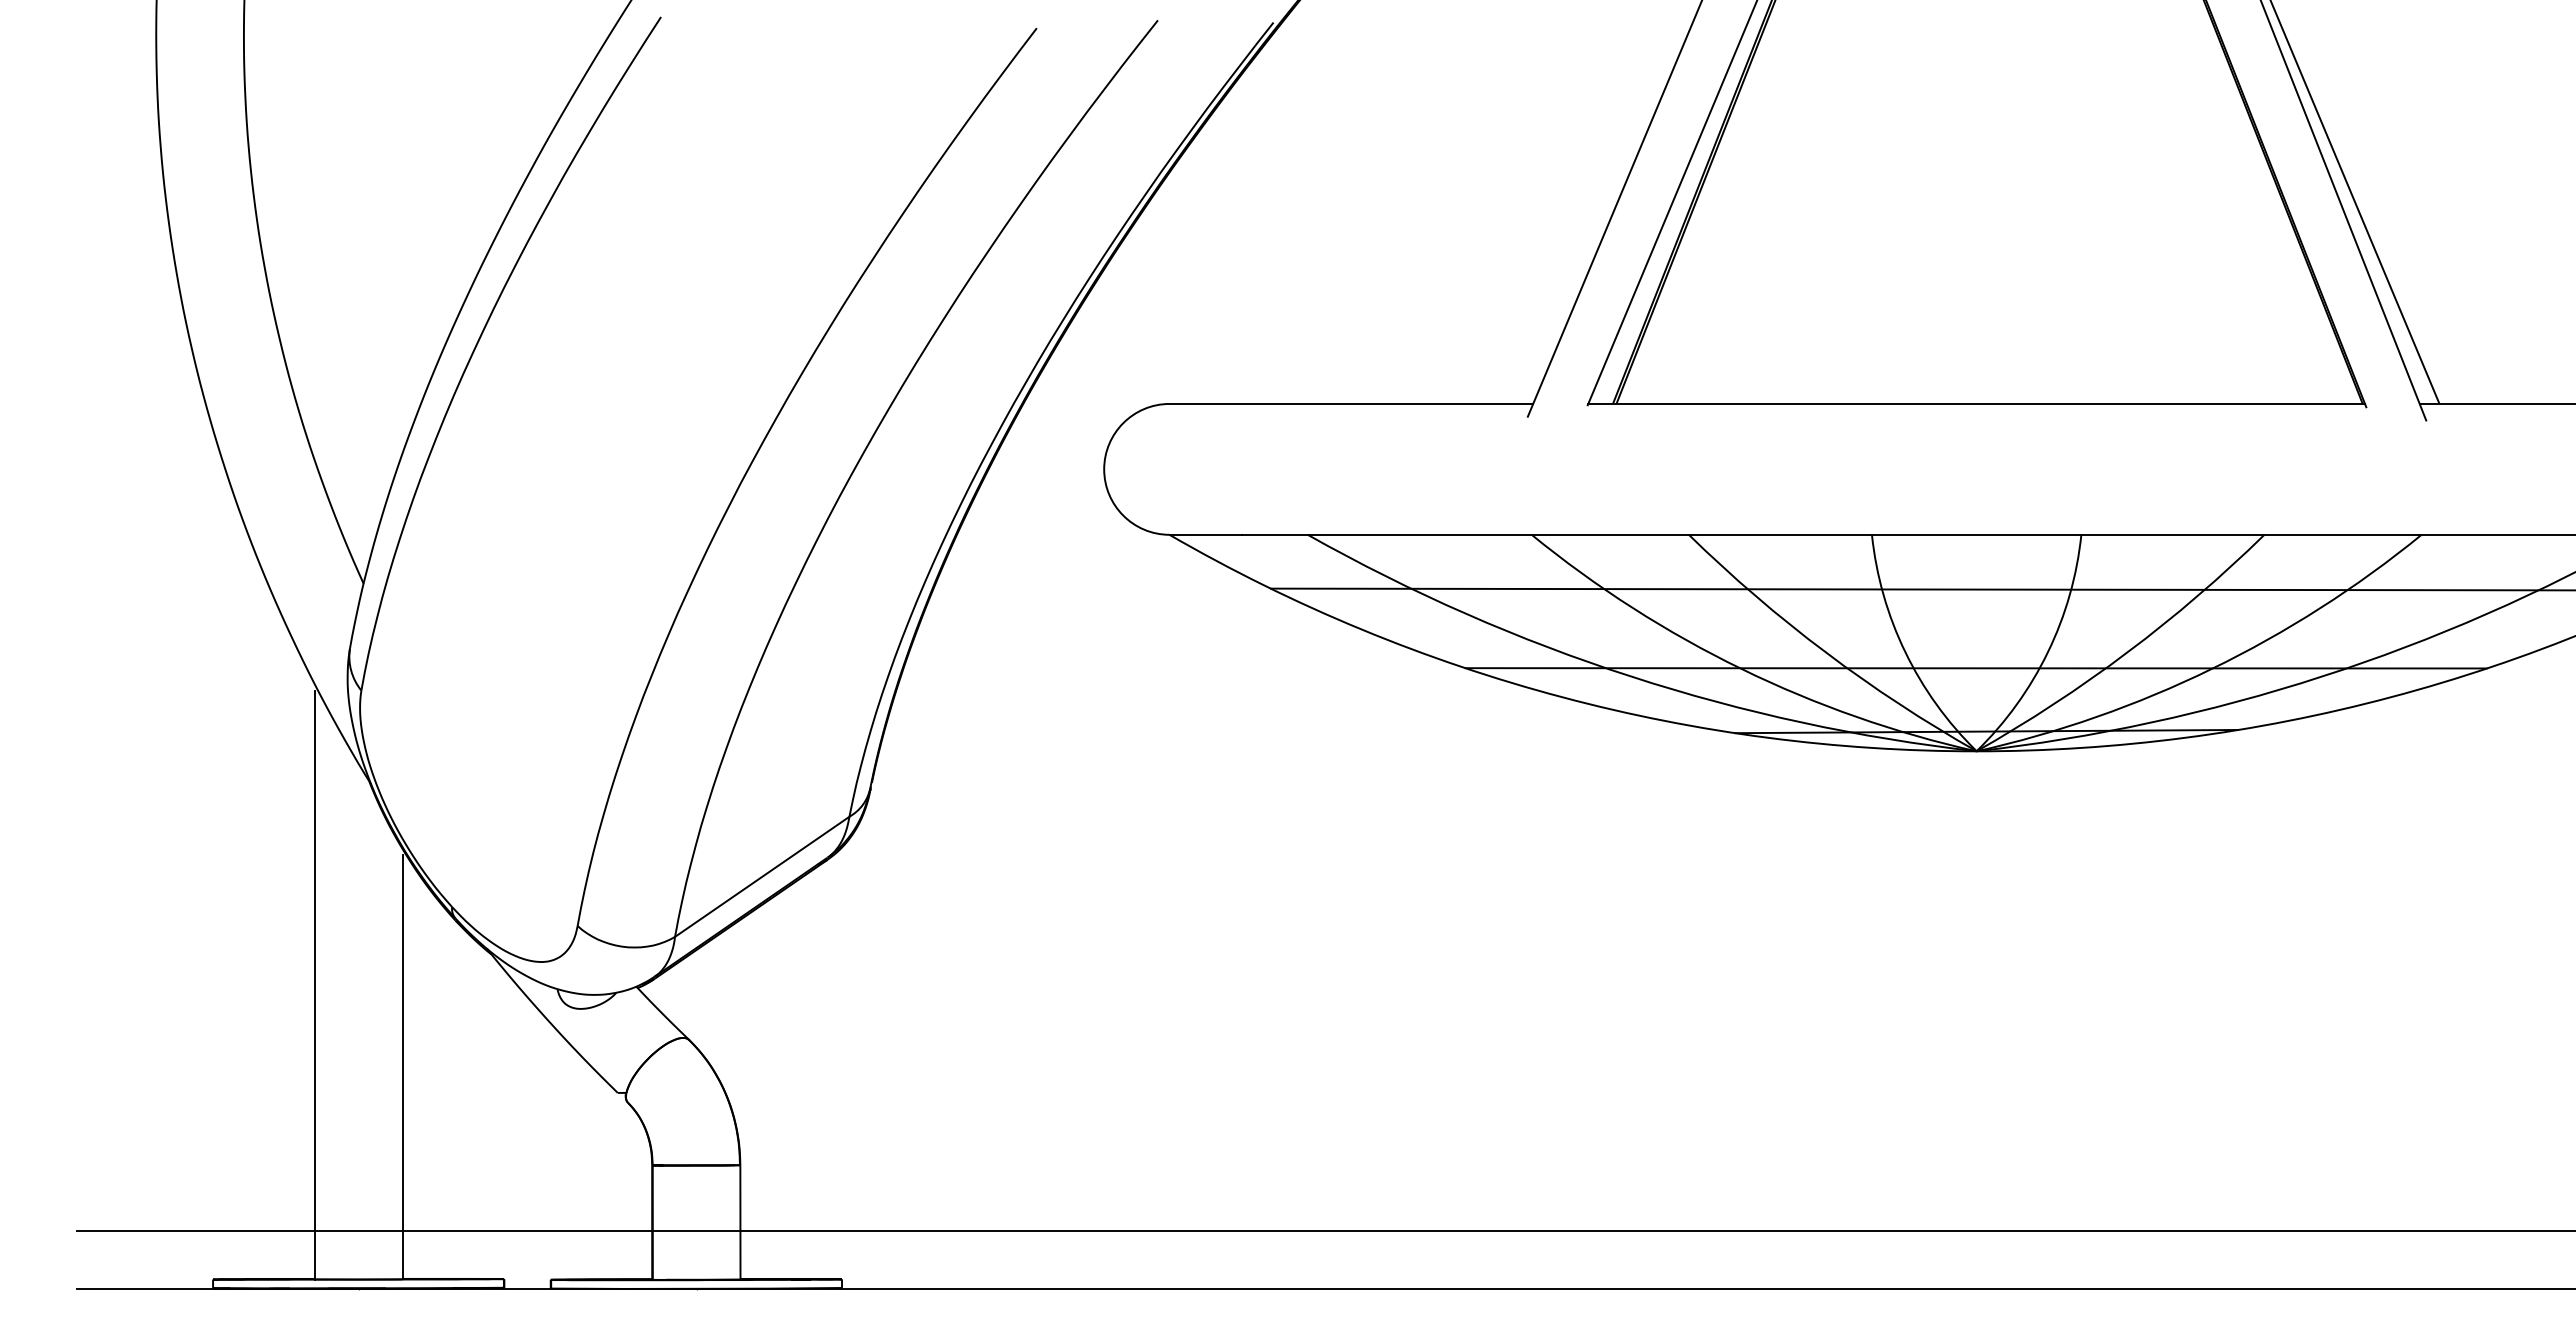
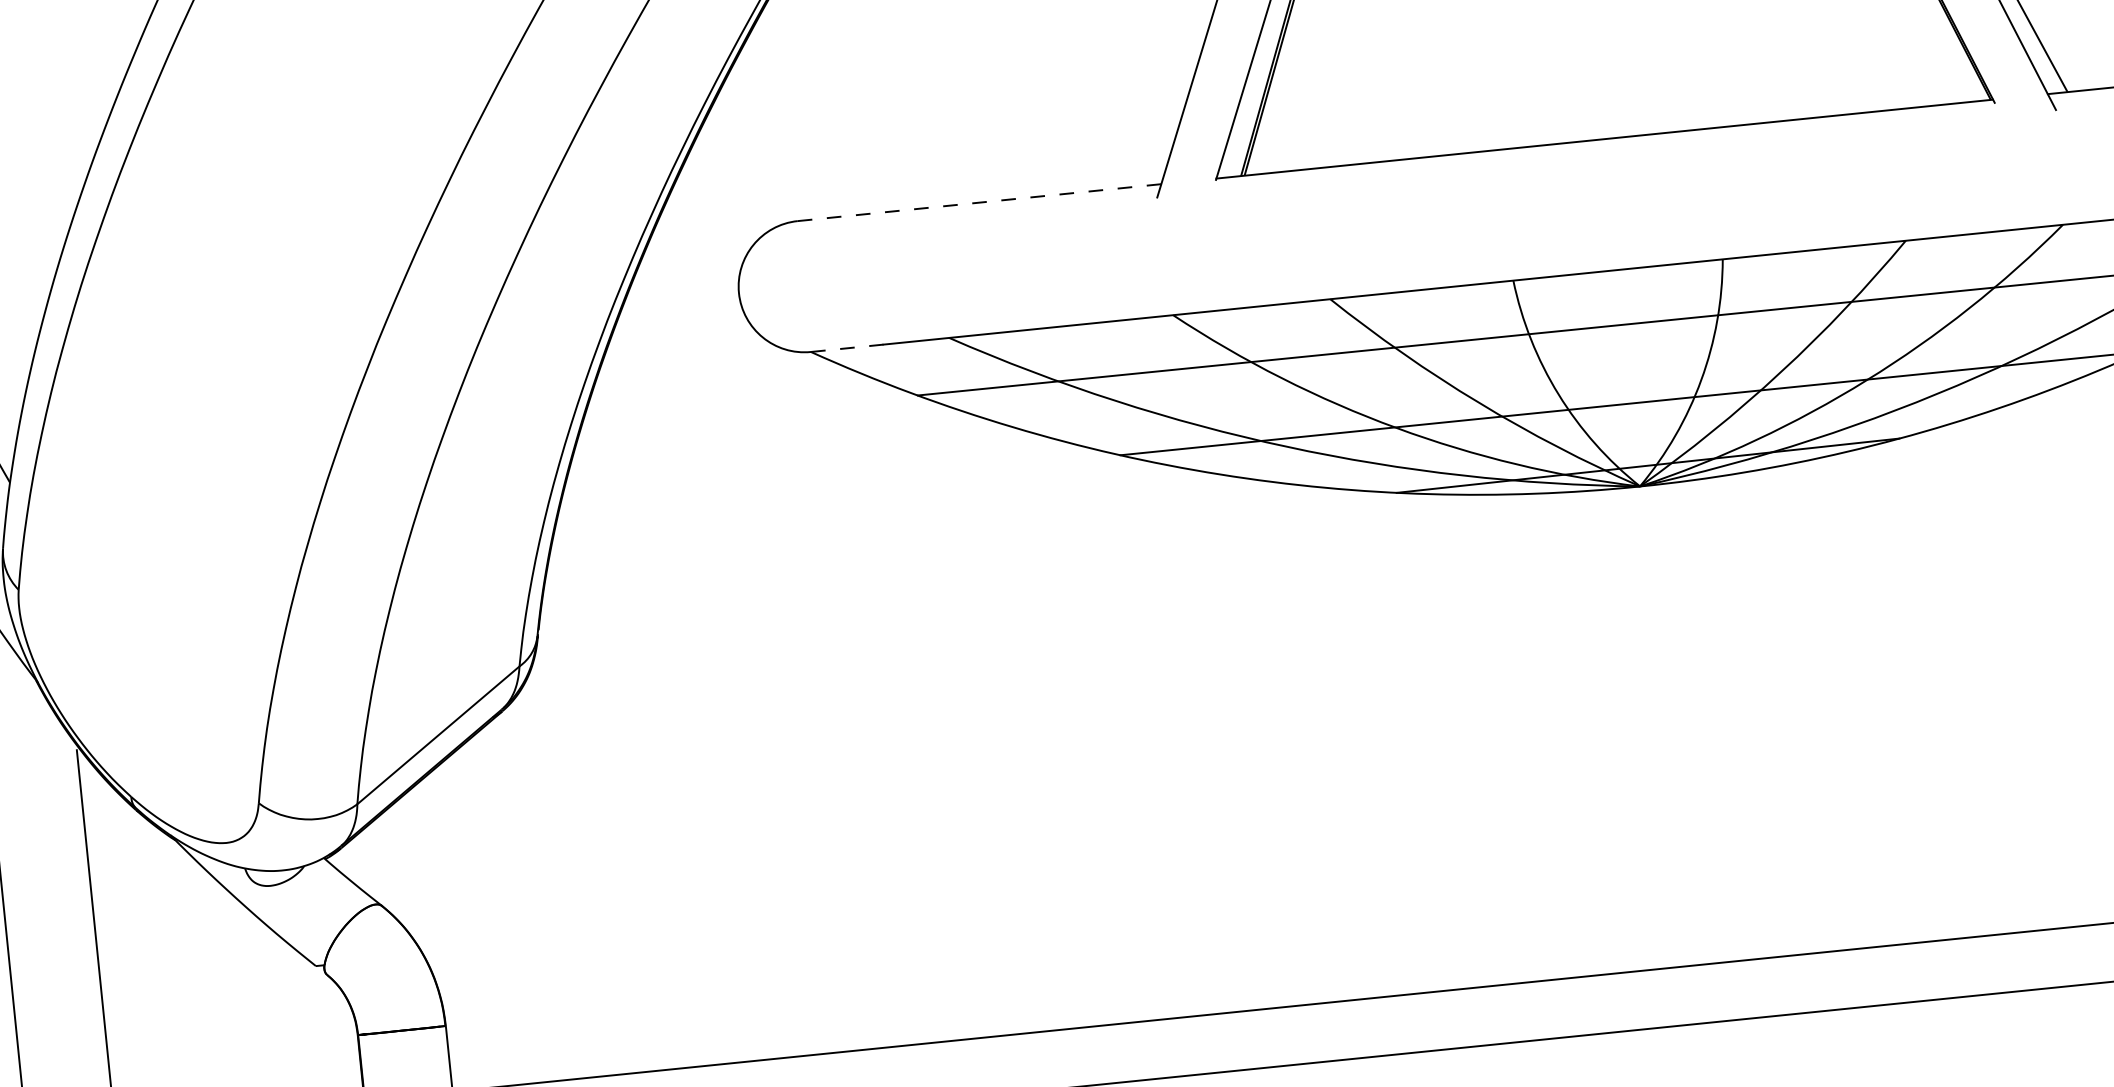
line: (1351, 403) -> (979, 202), solid -> dashed
line: (1206, 534) -> (847, 347), solid -> dashed

